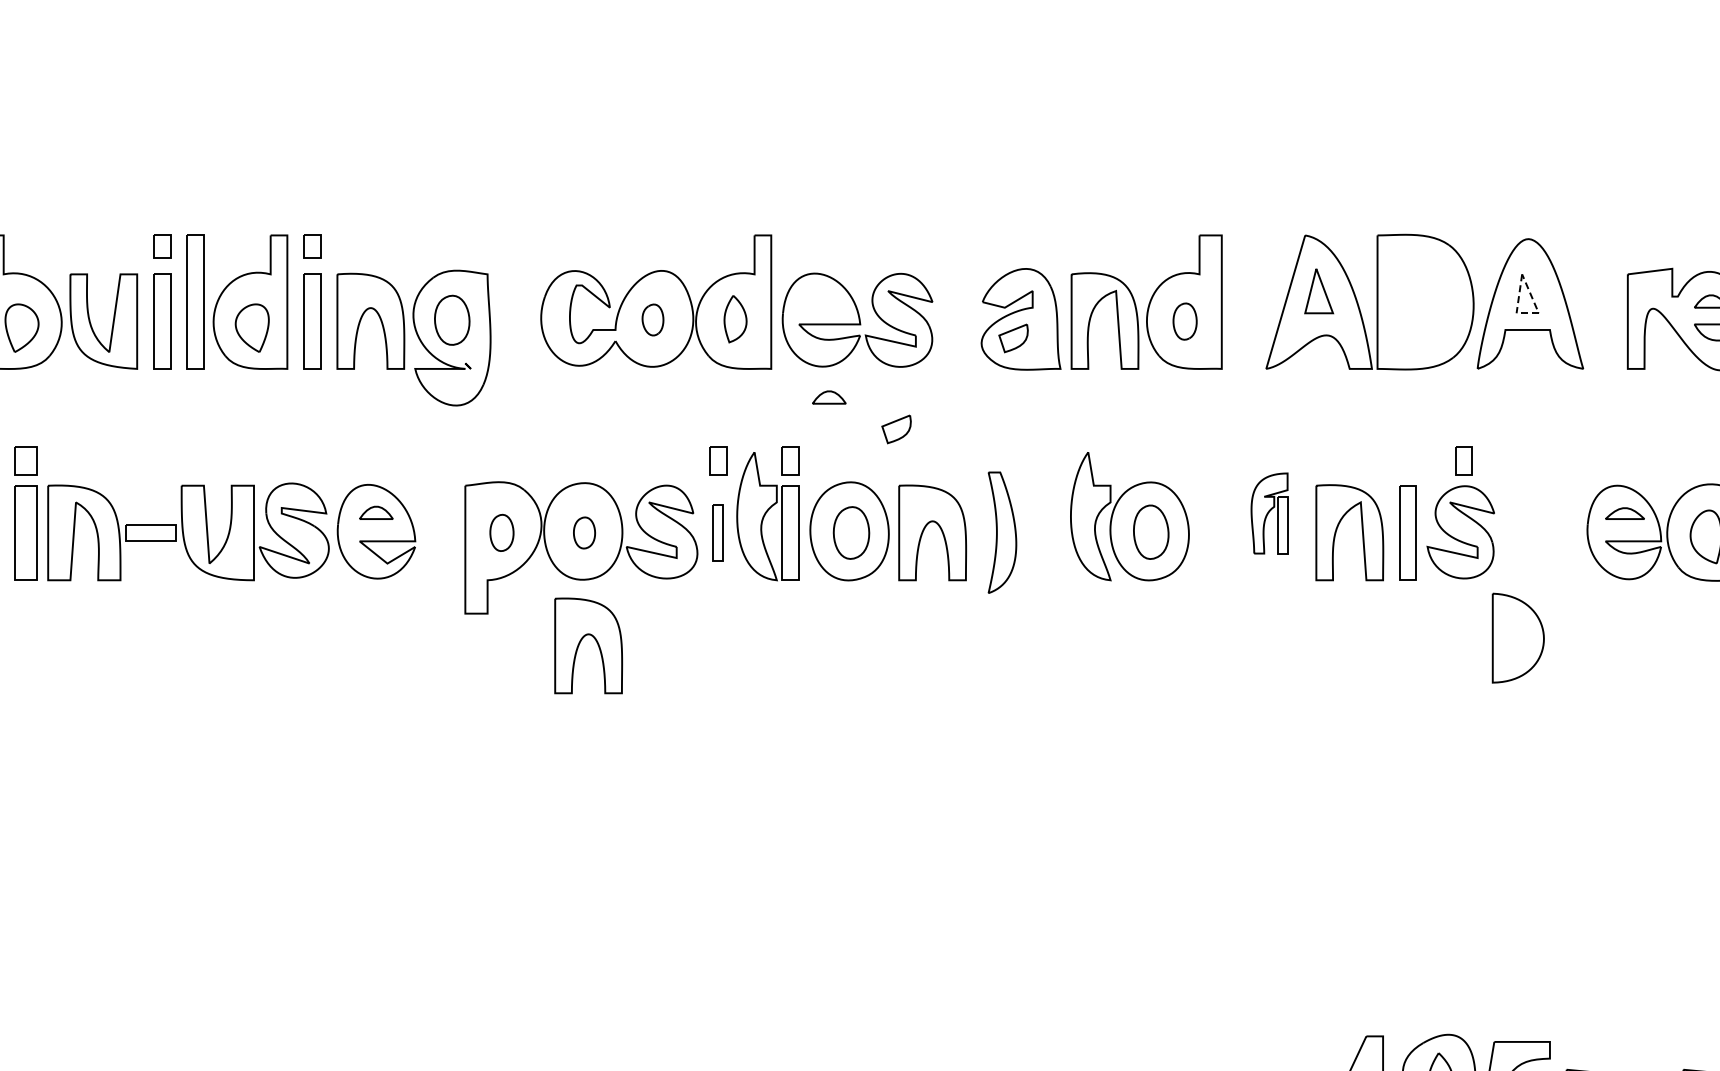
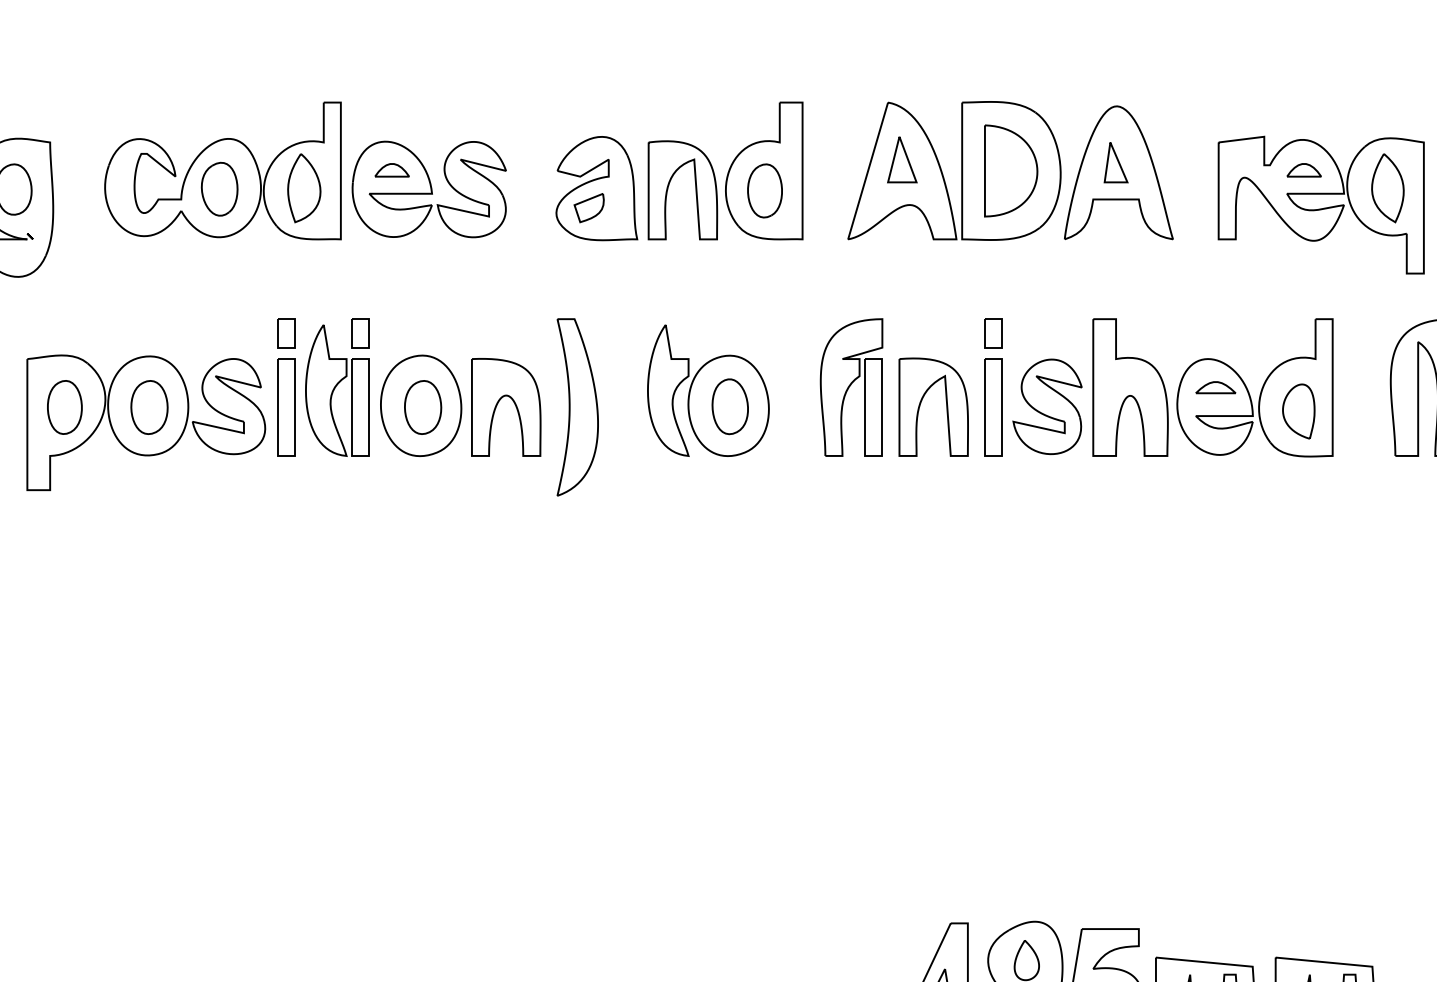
line: (1529, 313) -> (1117, 182), dashed -> solid
part: (652, 319) -> (219, 188), size x1.67
part: (735, 319) -> (304, 188), size x1.43
part: (1184, 321) -> (764, 190), size x1.43
part: (829, 397) -> (392, 170), moved
part: (896, 429) -> (469, 301), removed
part: (1463, 460) -> (992, 333), moved
part: (1269, 513) -> (851, 387), size x1.67
part: (1541, 513) -> (1130, 387), added
part: (501, 532) -> (64, 407), size x1.43
part: (584, 532) -> (149, 407), size x1.67
part: (718, 532) -> (286, 407), size x1.67
part: (1002, 532) -> (577, 407), size x1.43
part: (1517, 637) -> (1010, 170), moved
part: (581, 641) -> (146, 518), removed

